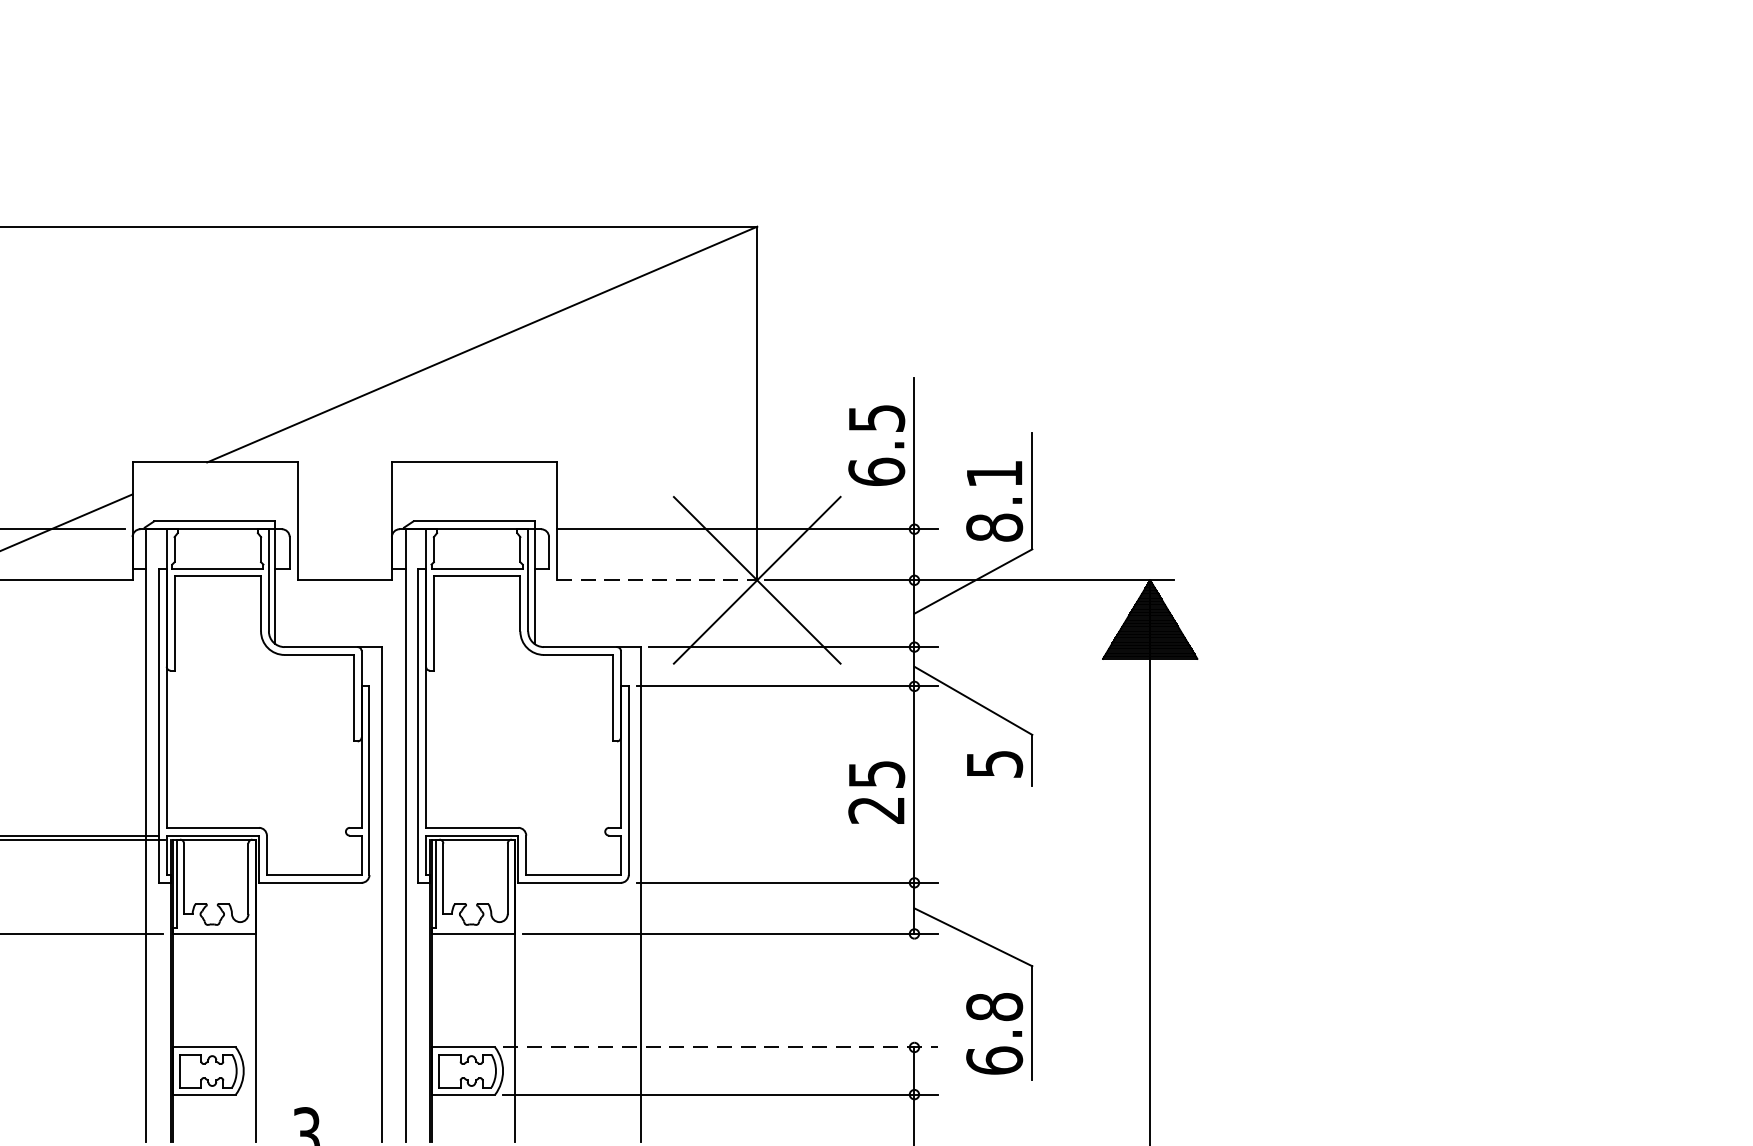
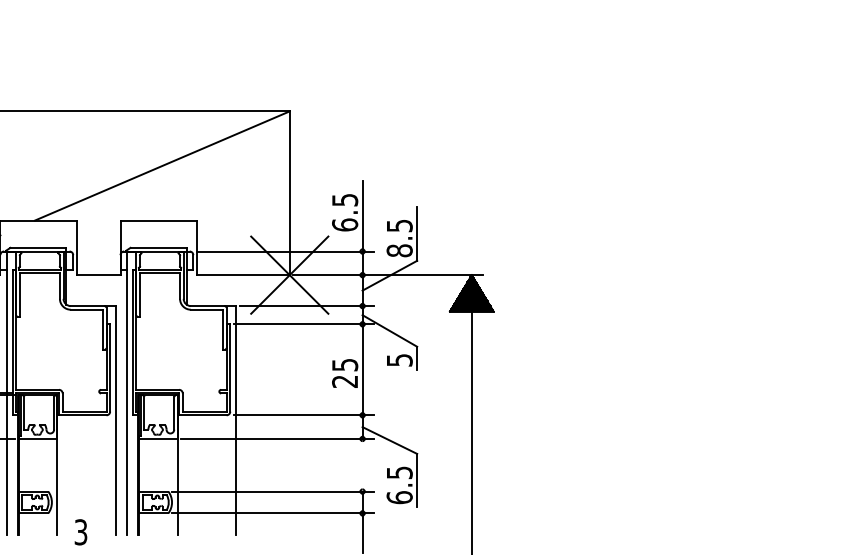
text: (994, 475) -> (399, 226), 8.1 -> 8.5
line: (657, 581) -> (243, 275), dashed -> solid
text: (994, 1006) -> (399, 472), 6.8 -> 6.5
line: (719, 1047) -> (272, 491), dashed -> solid

